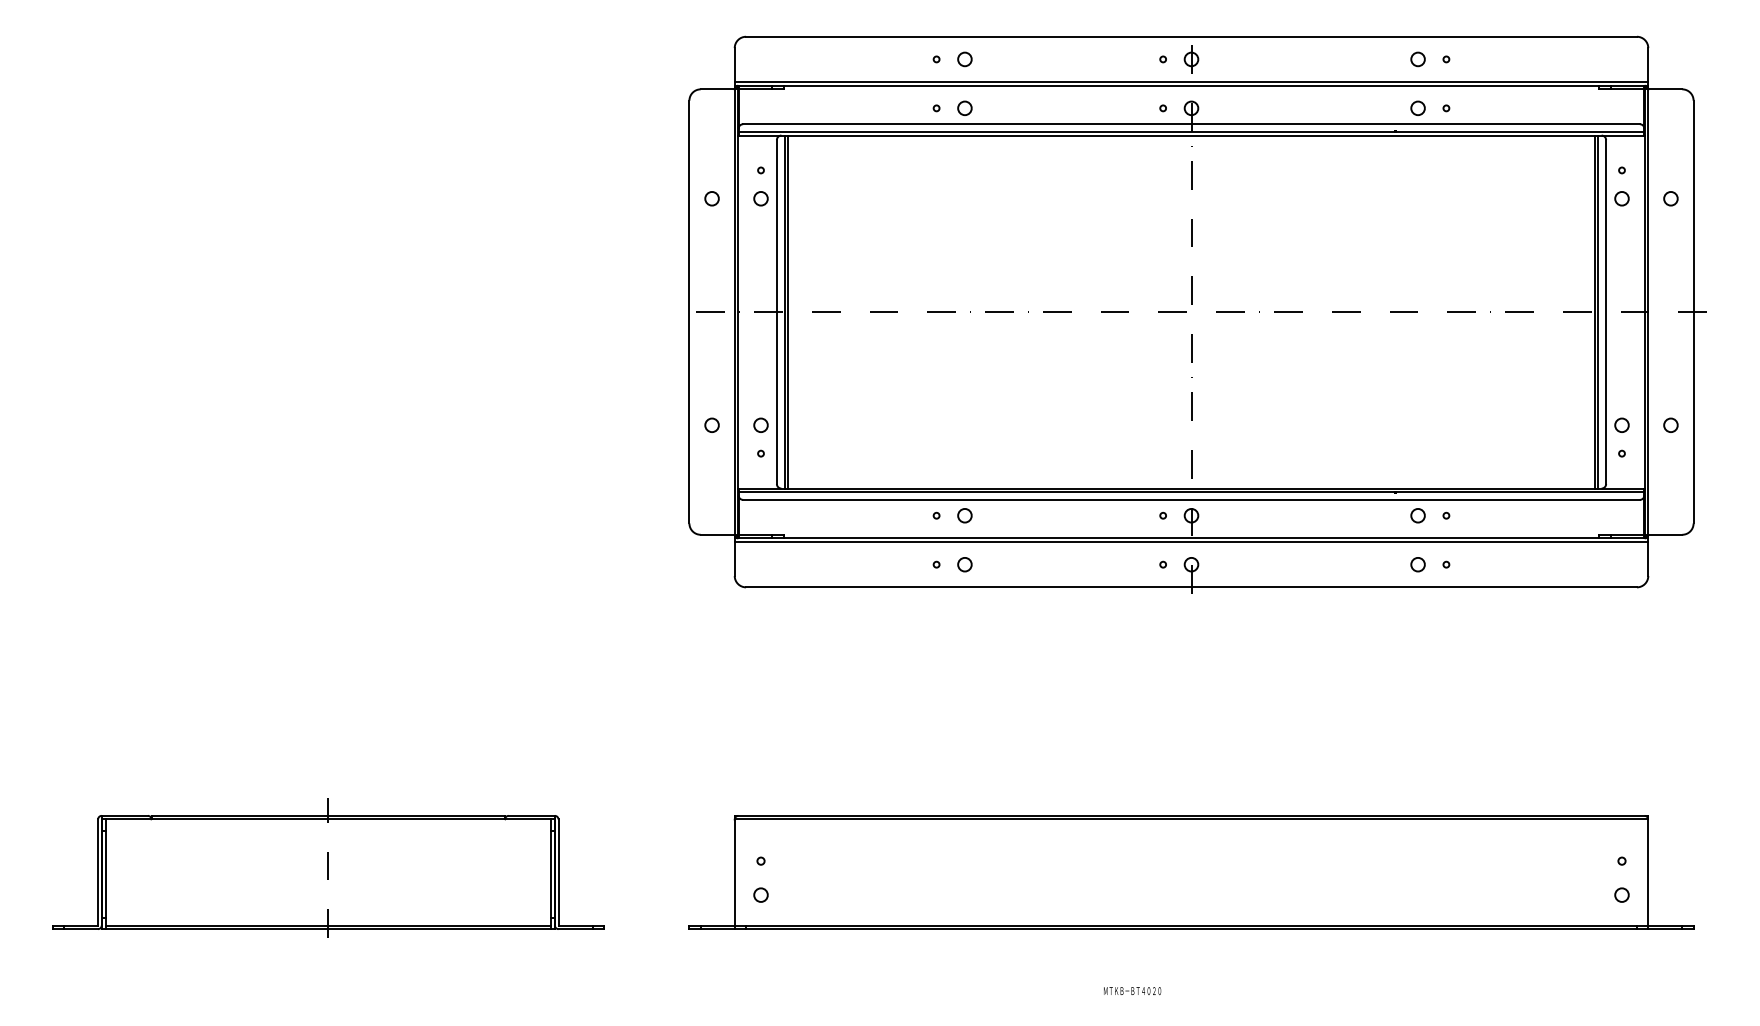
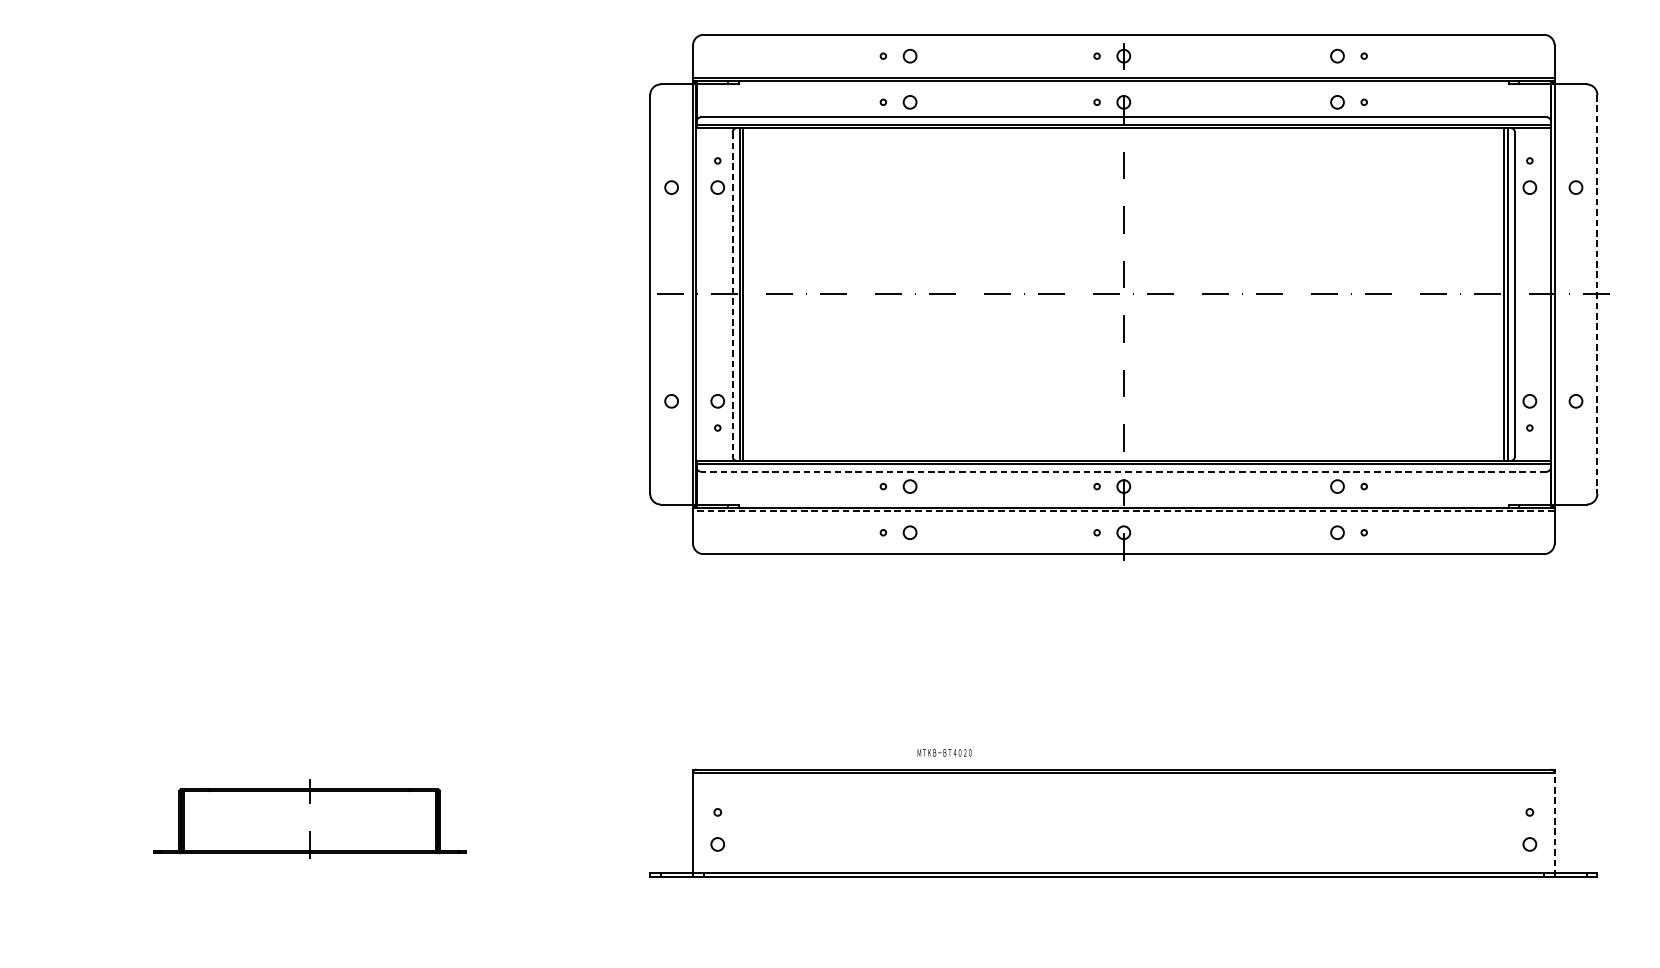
line: (776, 312) -> (732, 294), solid -> dashed
line: (1693, 312) -> (1597, 294), solid -> dashed
line: (1191, 499) -> (1123, 471), solid -> dashed
line: (1191, 542) -> (1123, 511), solid -> dashed
part: (328, 867) -> (309, 818), size x0.6
line: (1648, 872) -> (1554, 823), solid -> dashed
text: (1132, 990) -> (944, 752), moved

